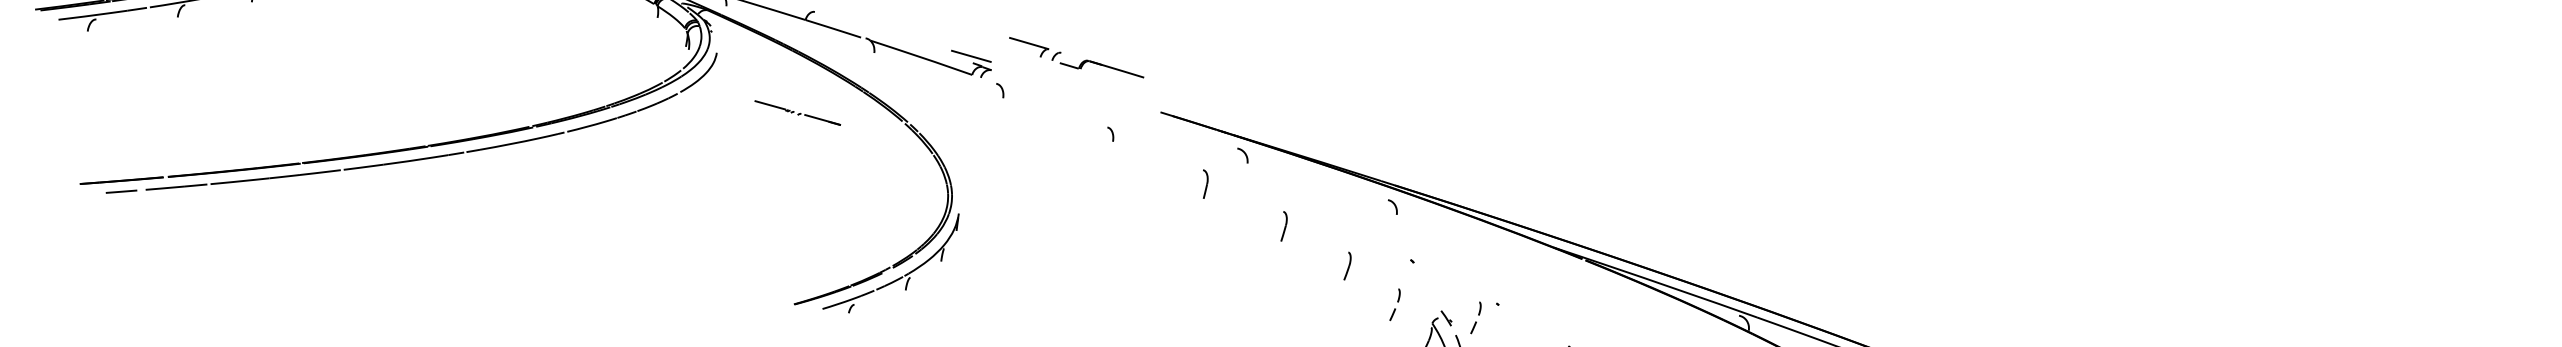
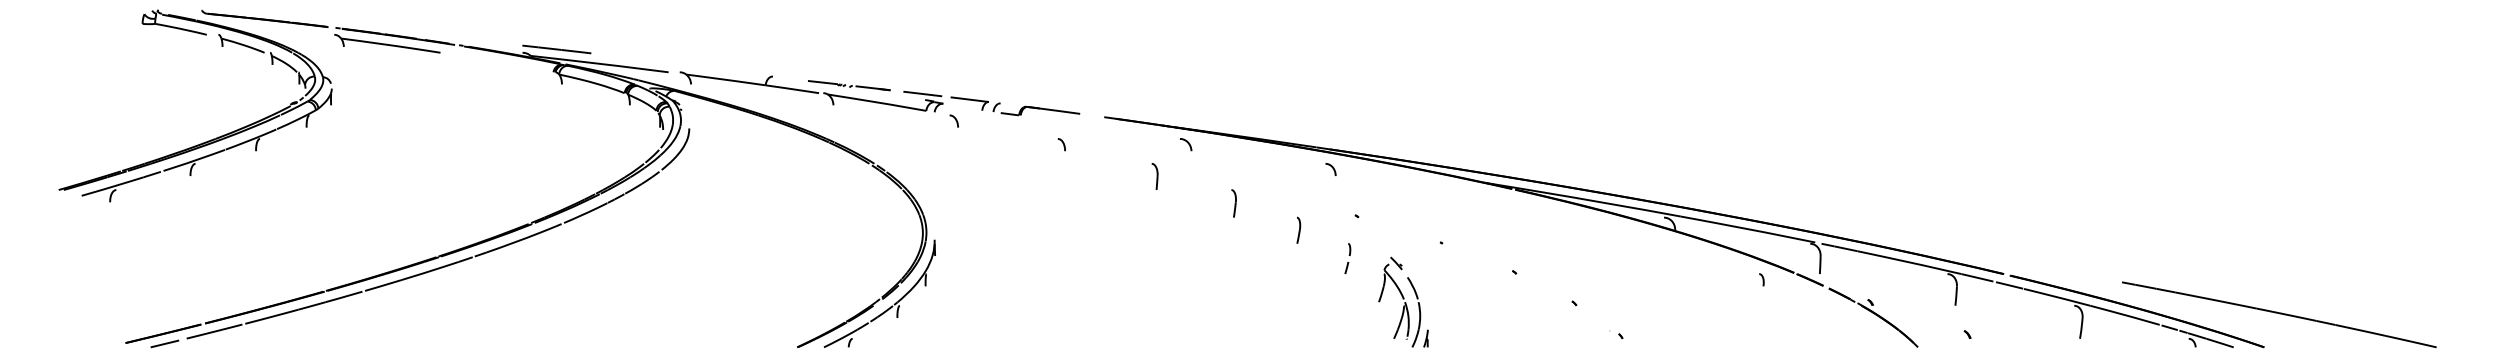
part: (1076, 58) -> (1015, 106), moved
part: (798, 112) -> (849, 85), moved
part: (1475, 317) -> (1423, 258), removed

